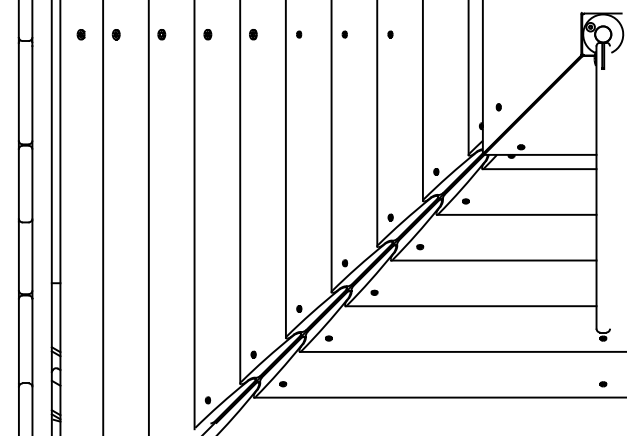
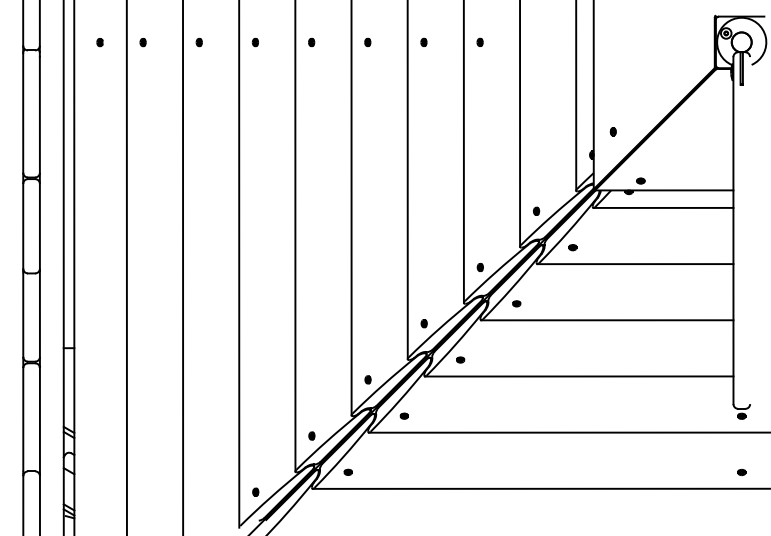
part: (81, 34) -> (100, 42), size x0.62
part: (116, 34) -> (143, 42), size x0.62
part: (162, 34) -> (199, 42), size x0.62
part: (207, 34) -> (255, 42), size x0.62
part: (253, 34) -> (311, 42), size x0.62

